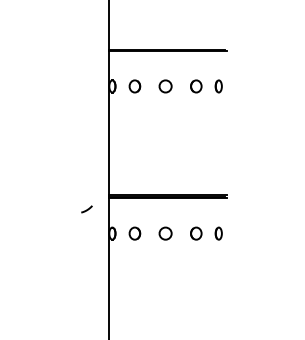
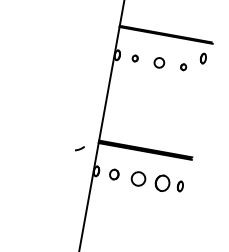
part: (134, 86) -> (134, 58), size x0.6
part: (196, 86) -> (183, 67), size x0.6
part: (218, 86) -> (203, 58), moved
circle: (165, 233) -> (138, 178), size x1.4
part: (196, 233) -> (162, 183), size x1.6

